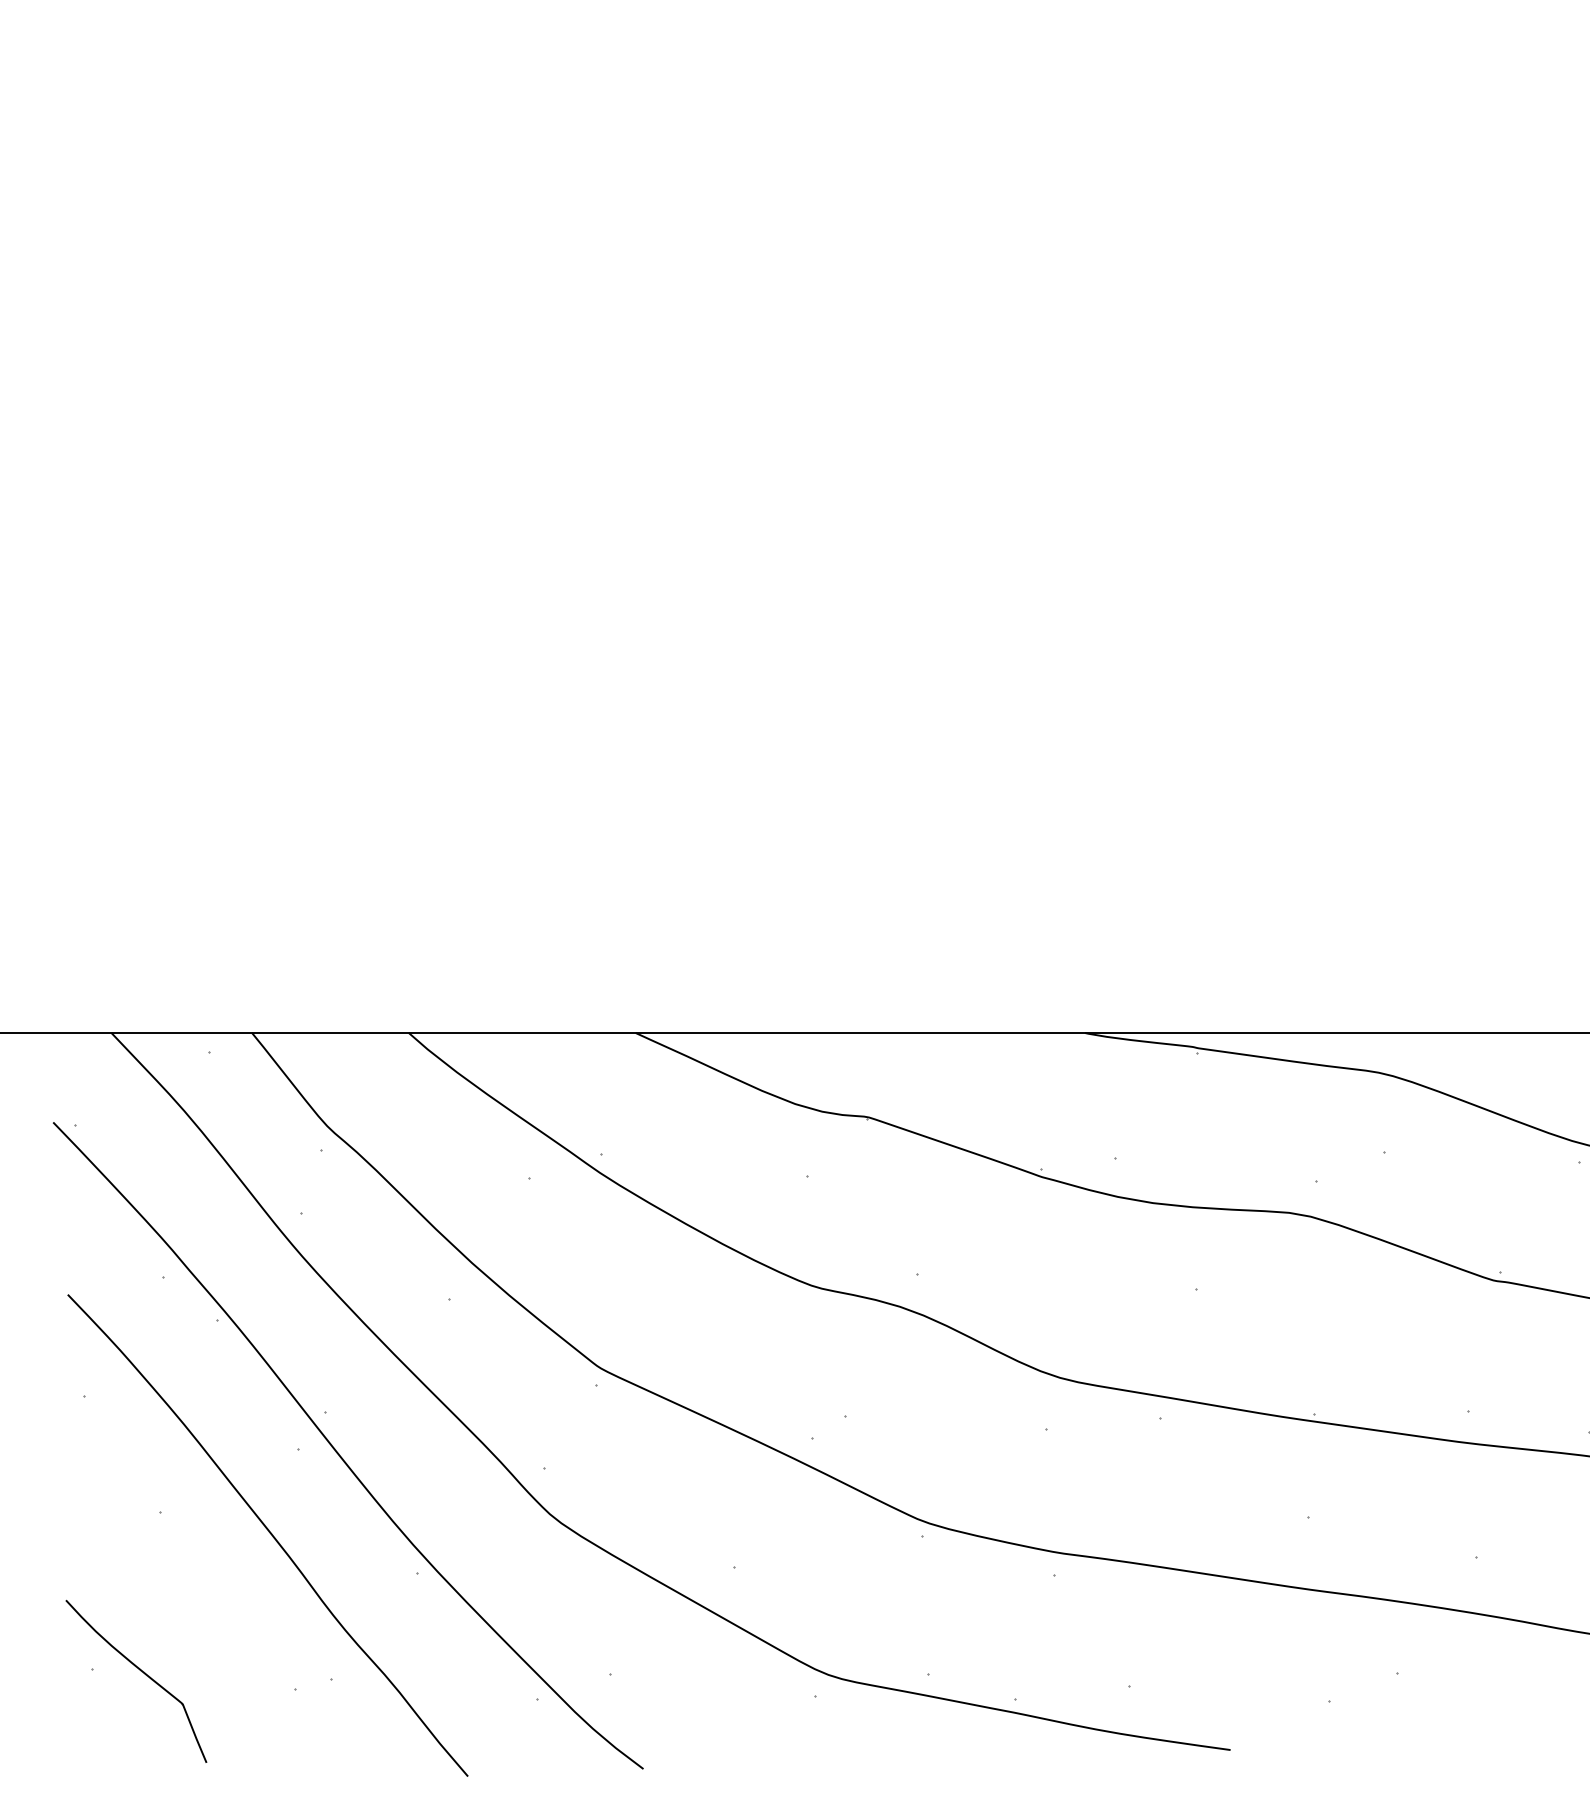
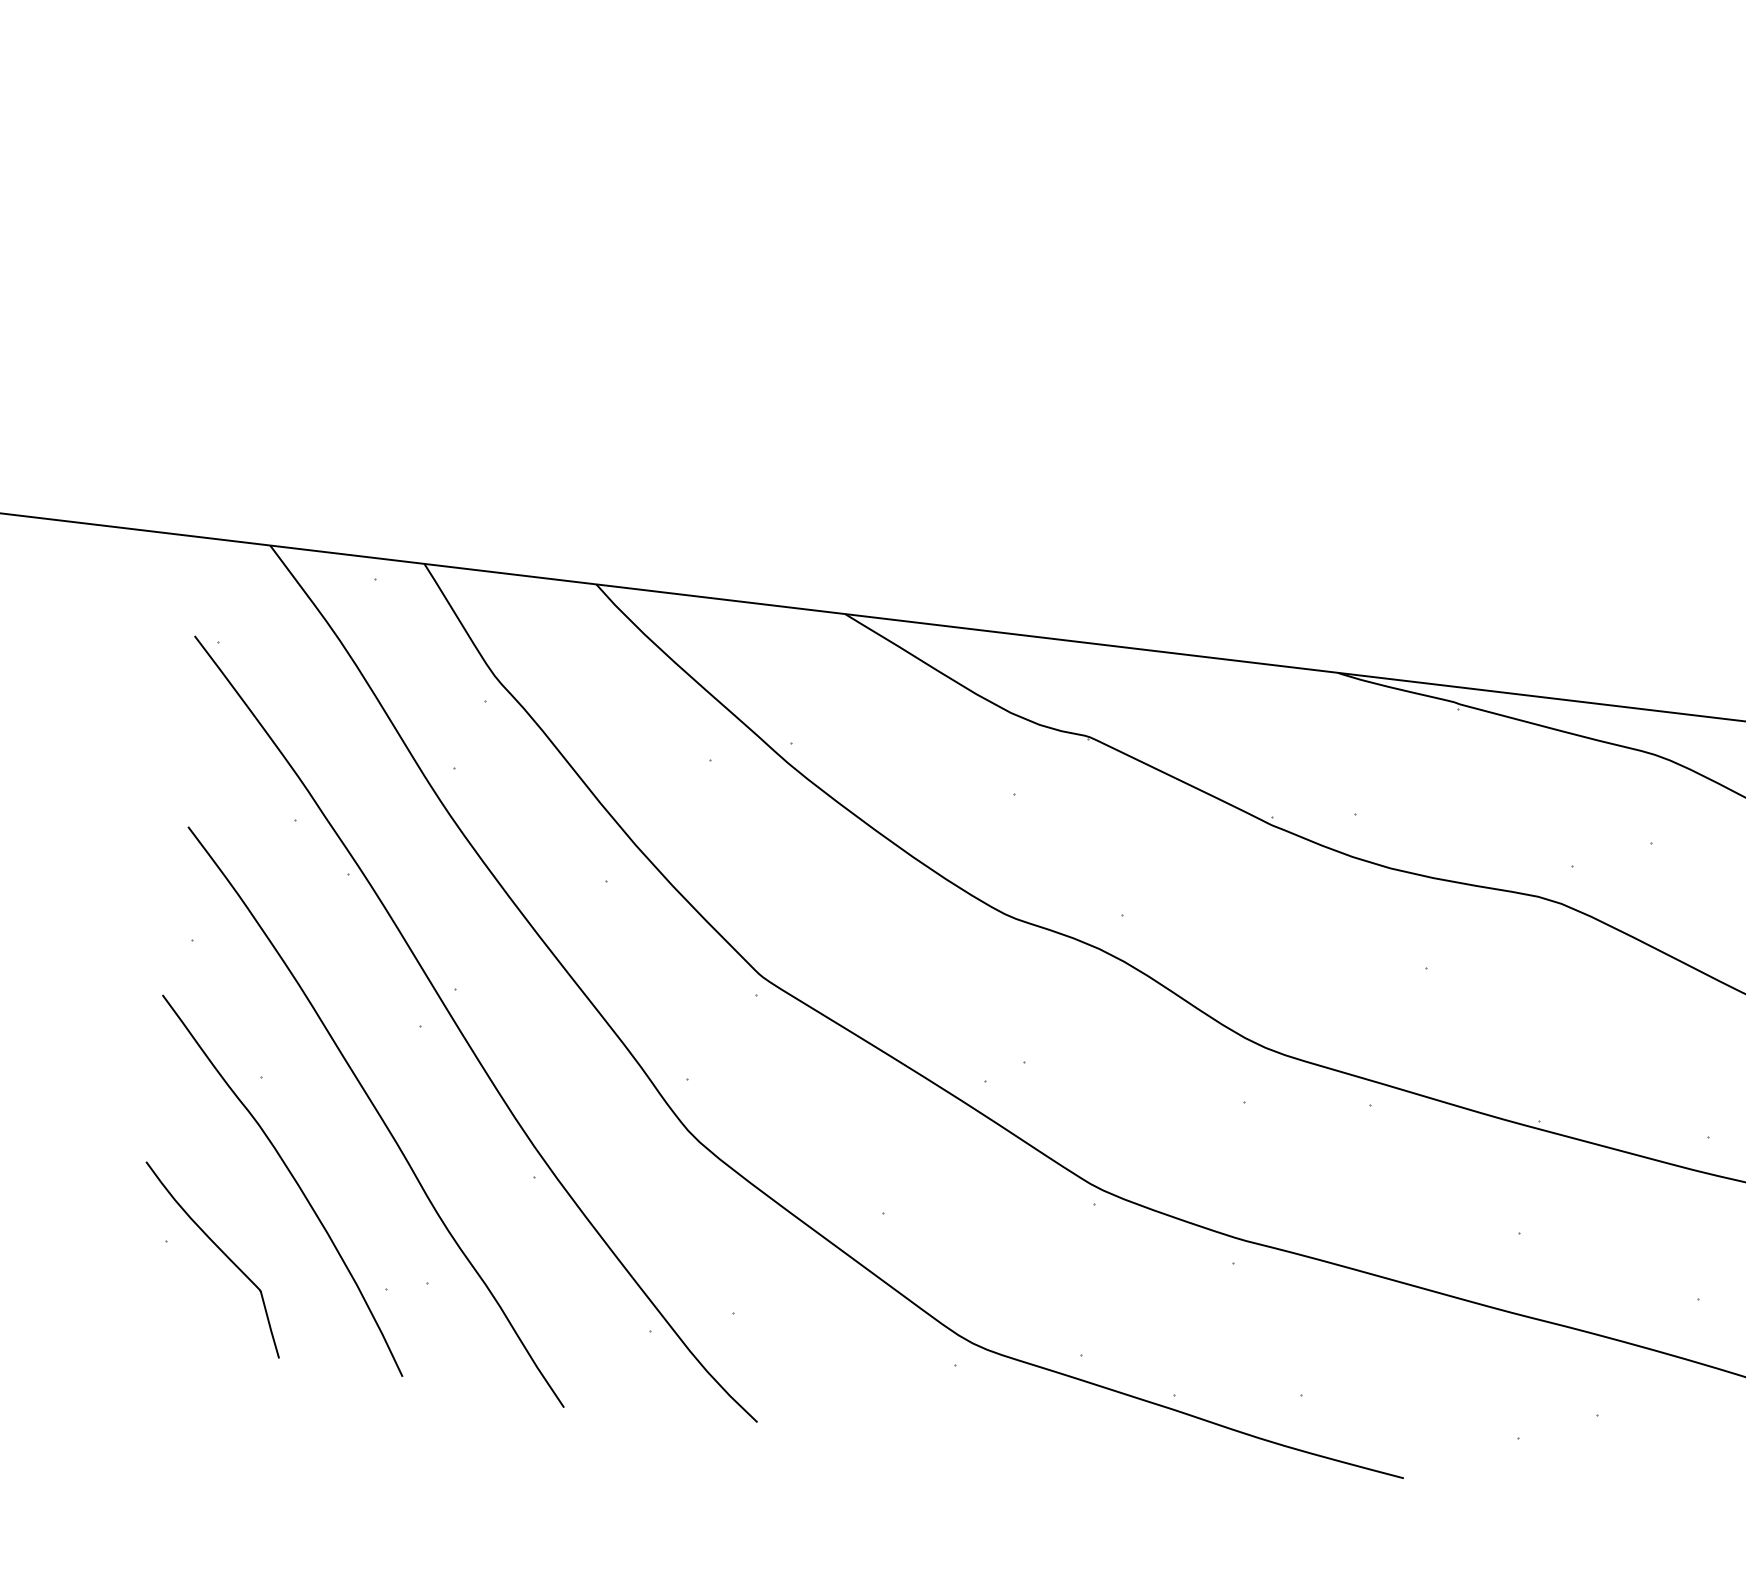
curve: (199, 1599) -> (292, 1178), added

